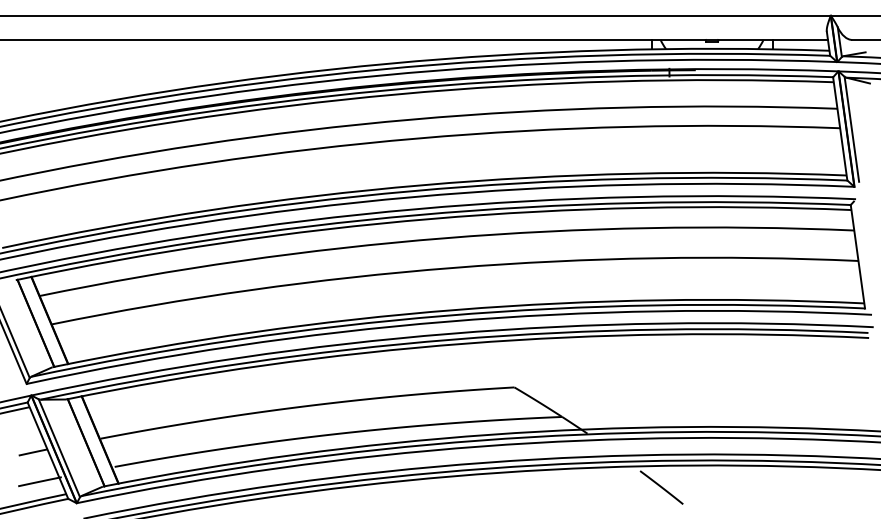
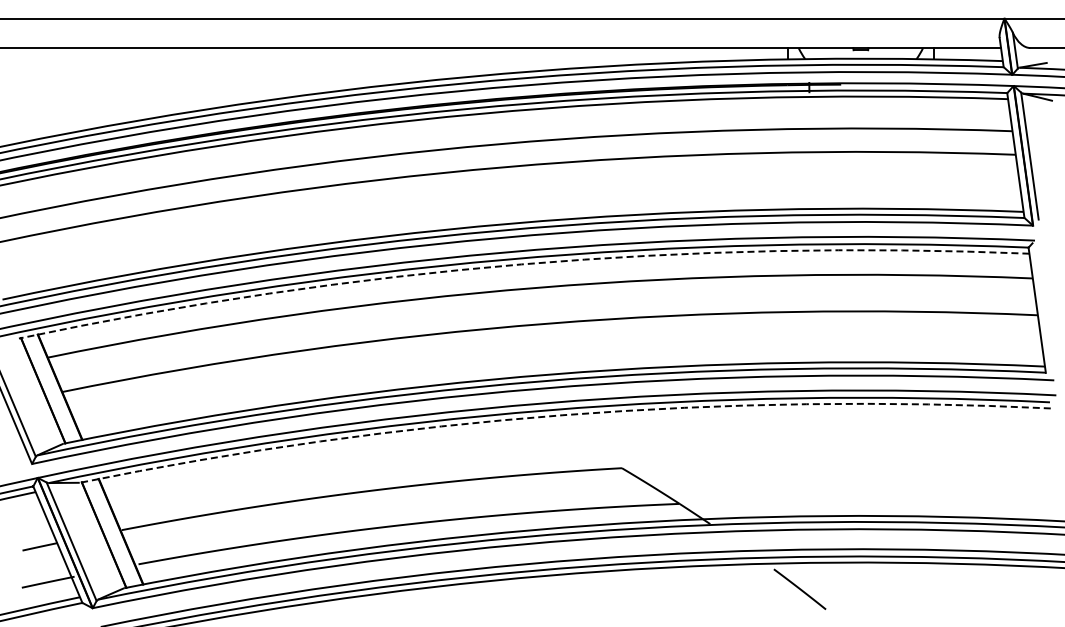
arc: (431, 218) -> (521, 264), solid -> dashed
arc: (465, 343) -> (562, 415), solid -> dashed

